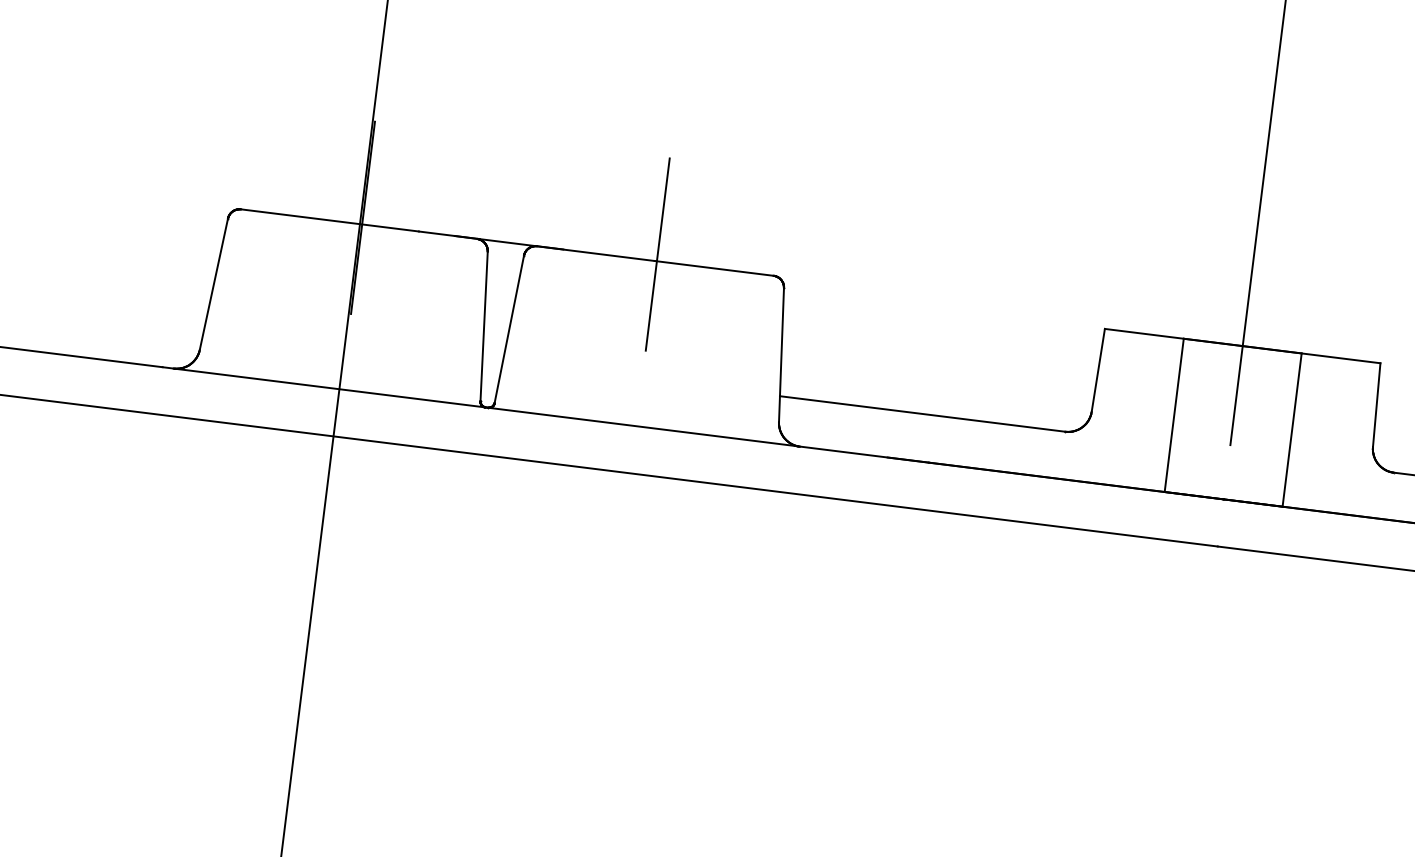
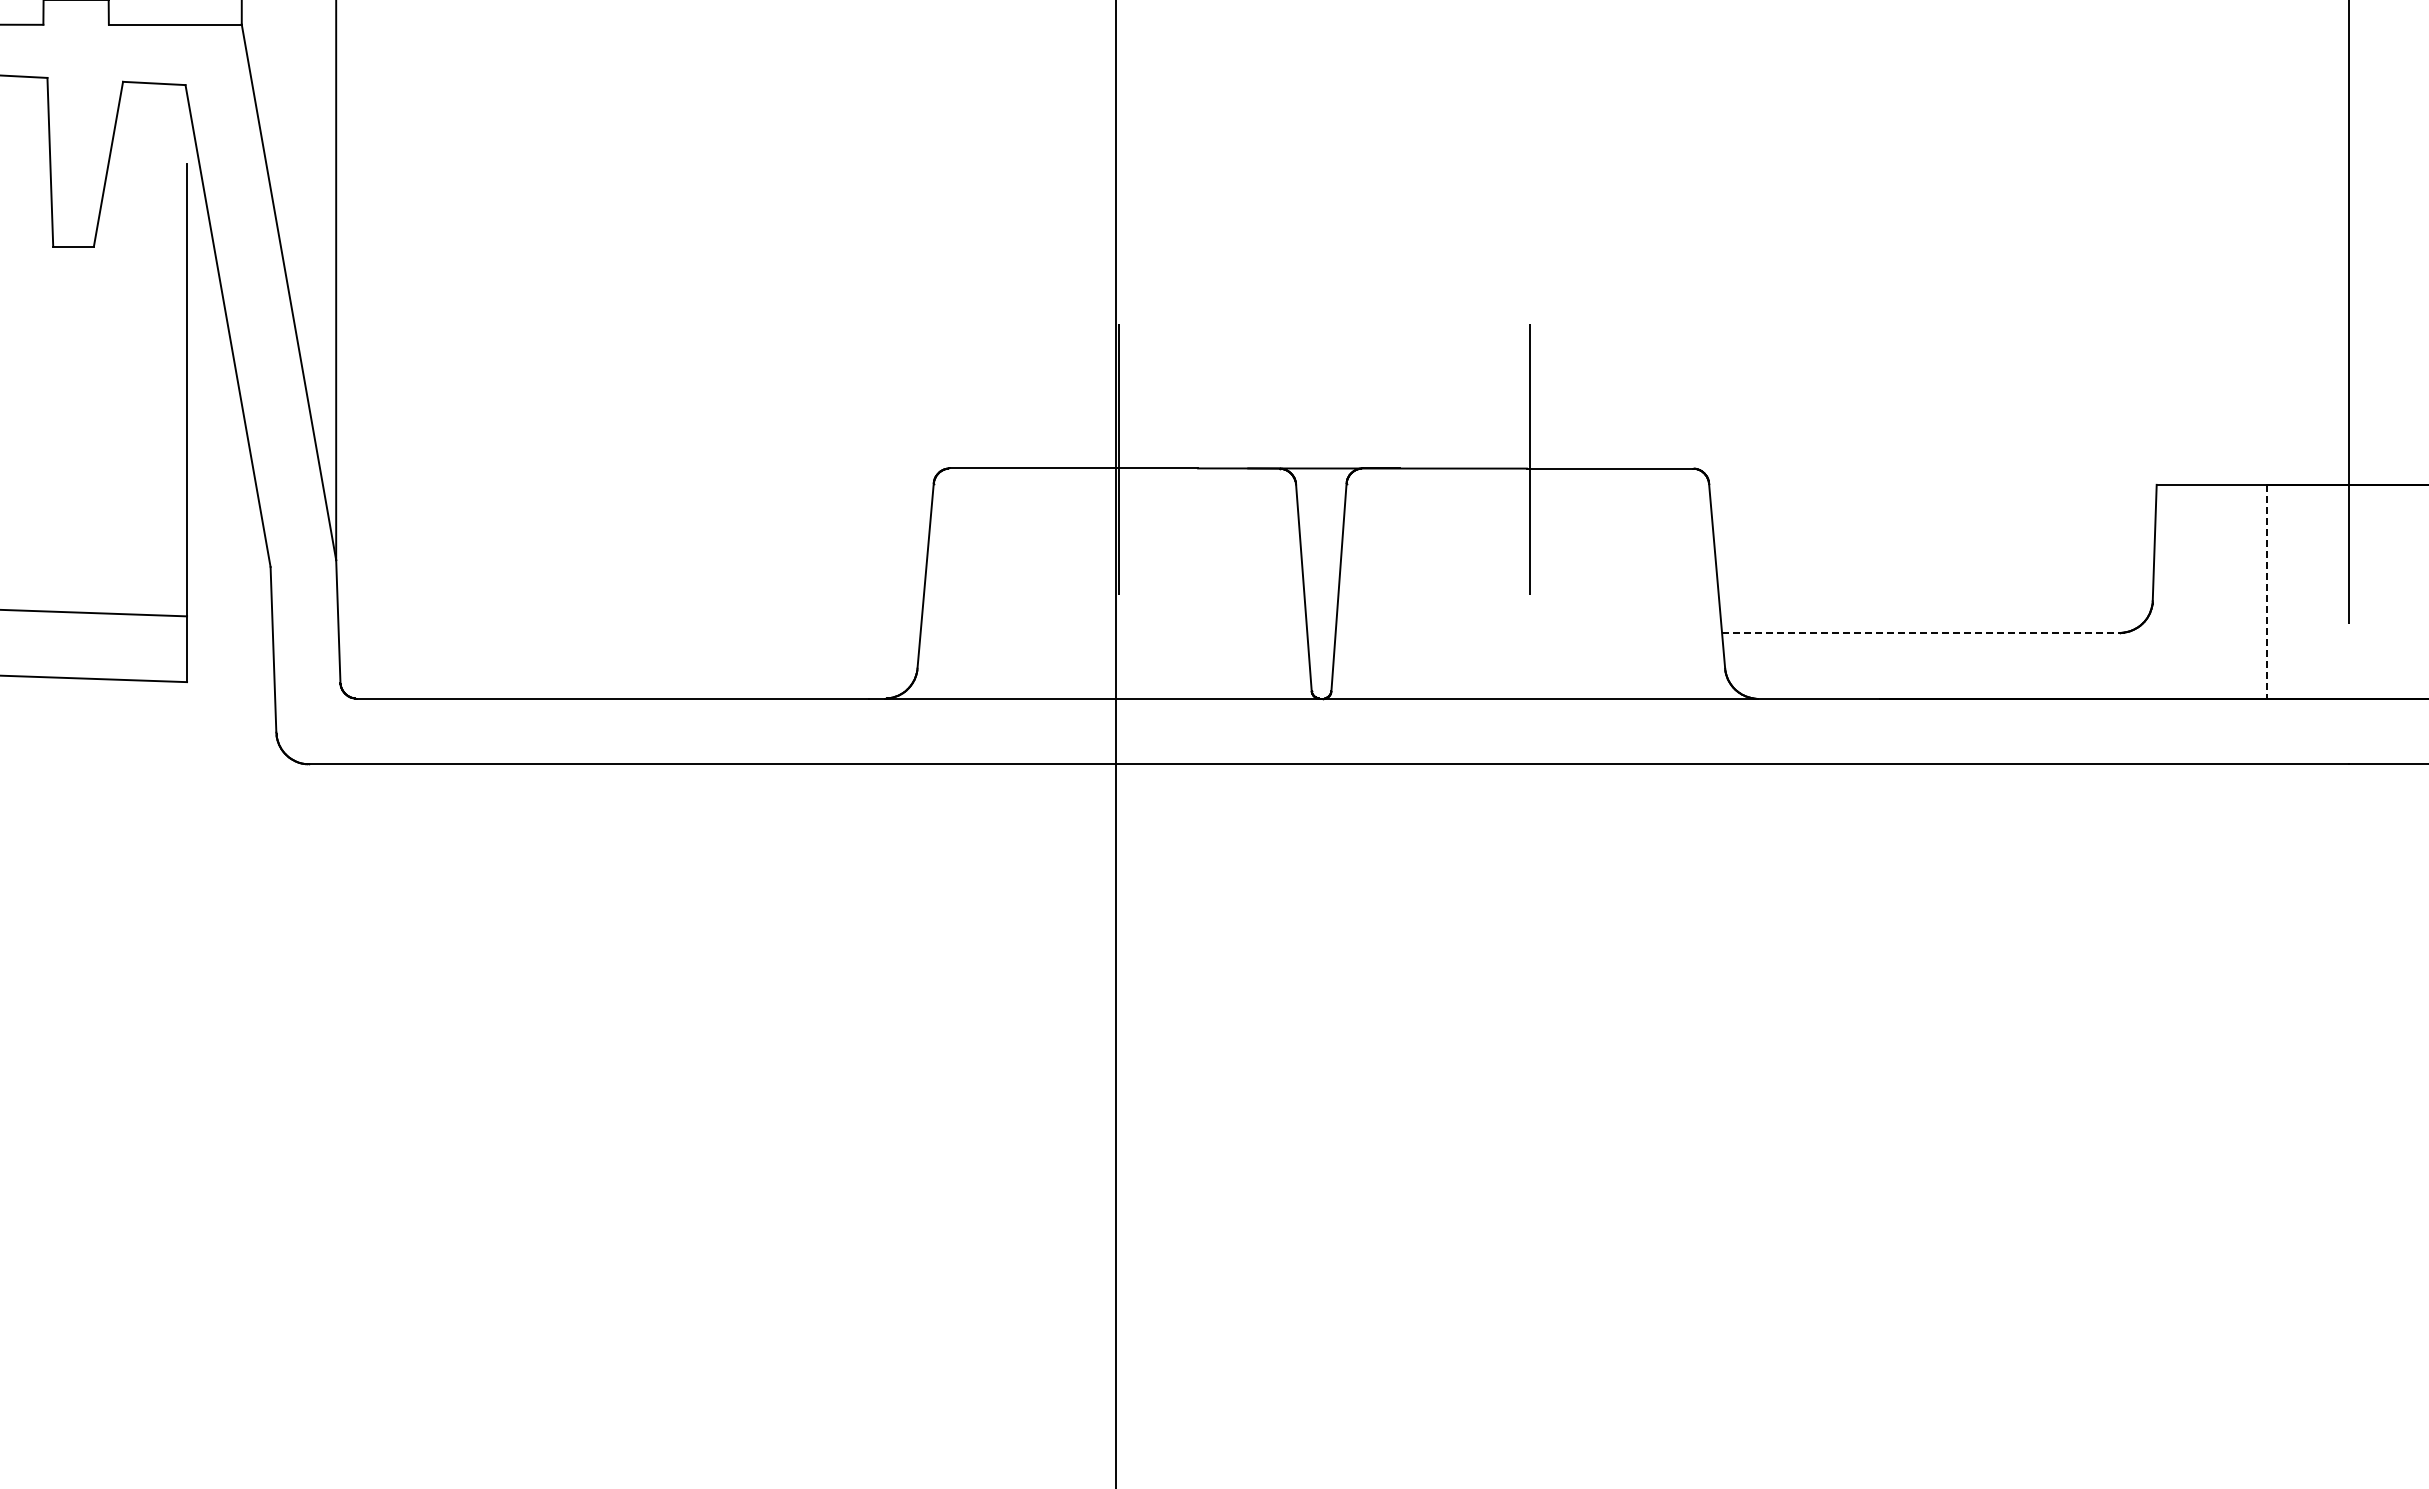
line: (922, 413) -> (1920, 632), solid -> dashed
line: (1174, 415) -> (2266, 591), solid -> dashed

